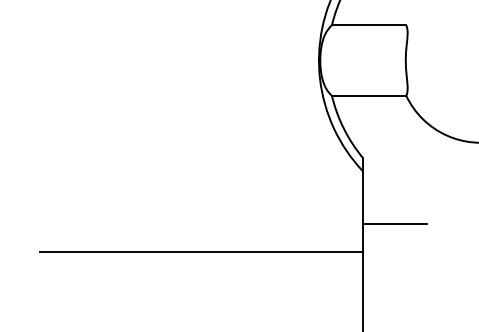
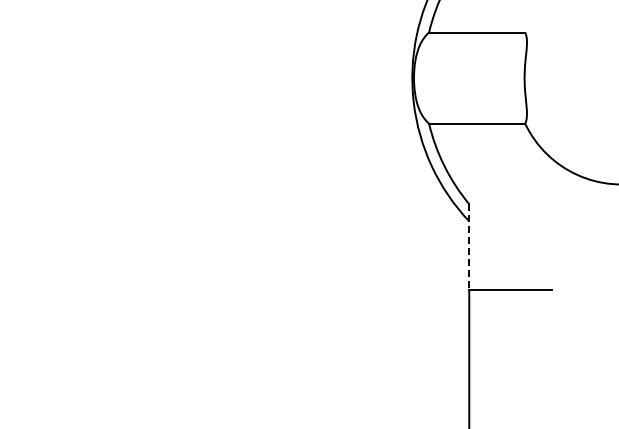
line: (363, 191) -> (469, 247), solid -> dashed
line: (201, 251) -> (260, 325), removed

